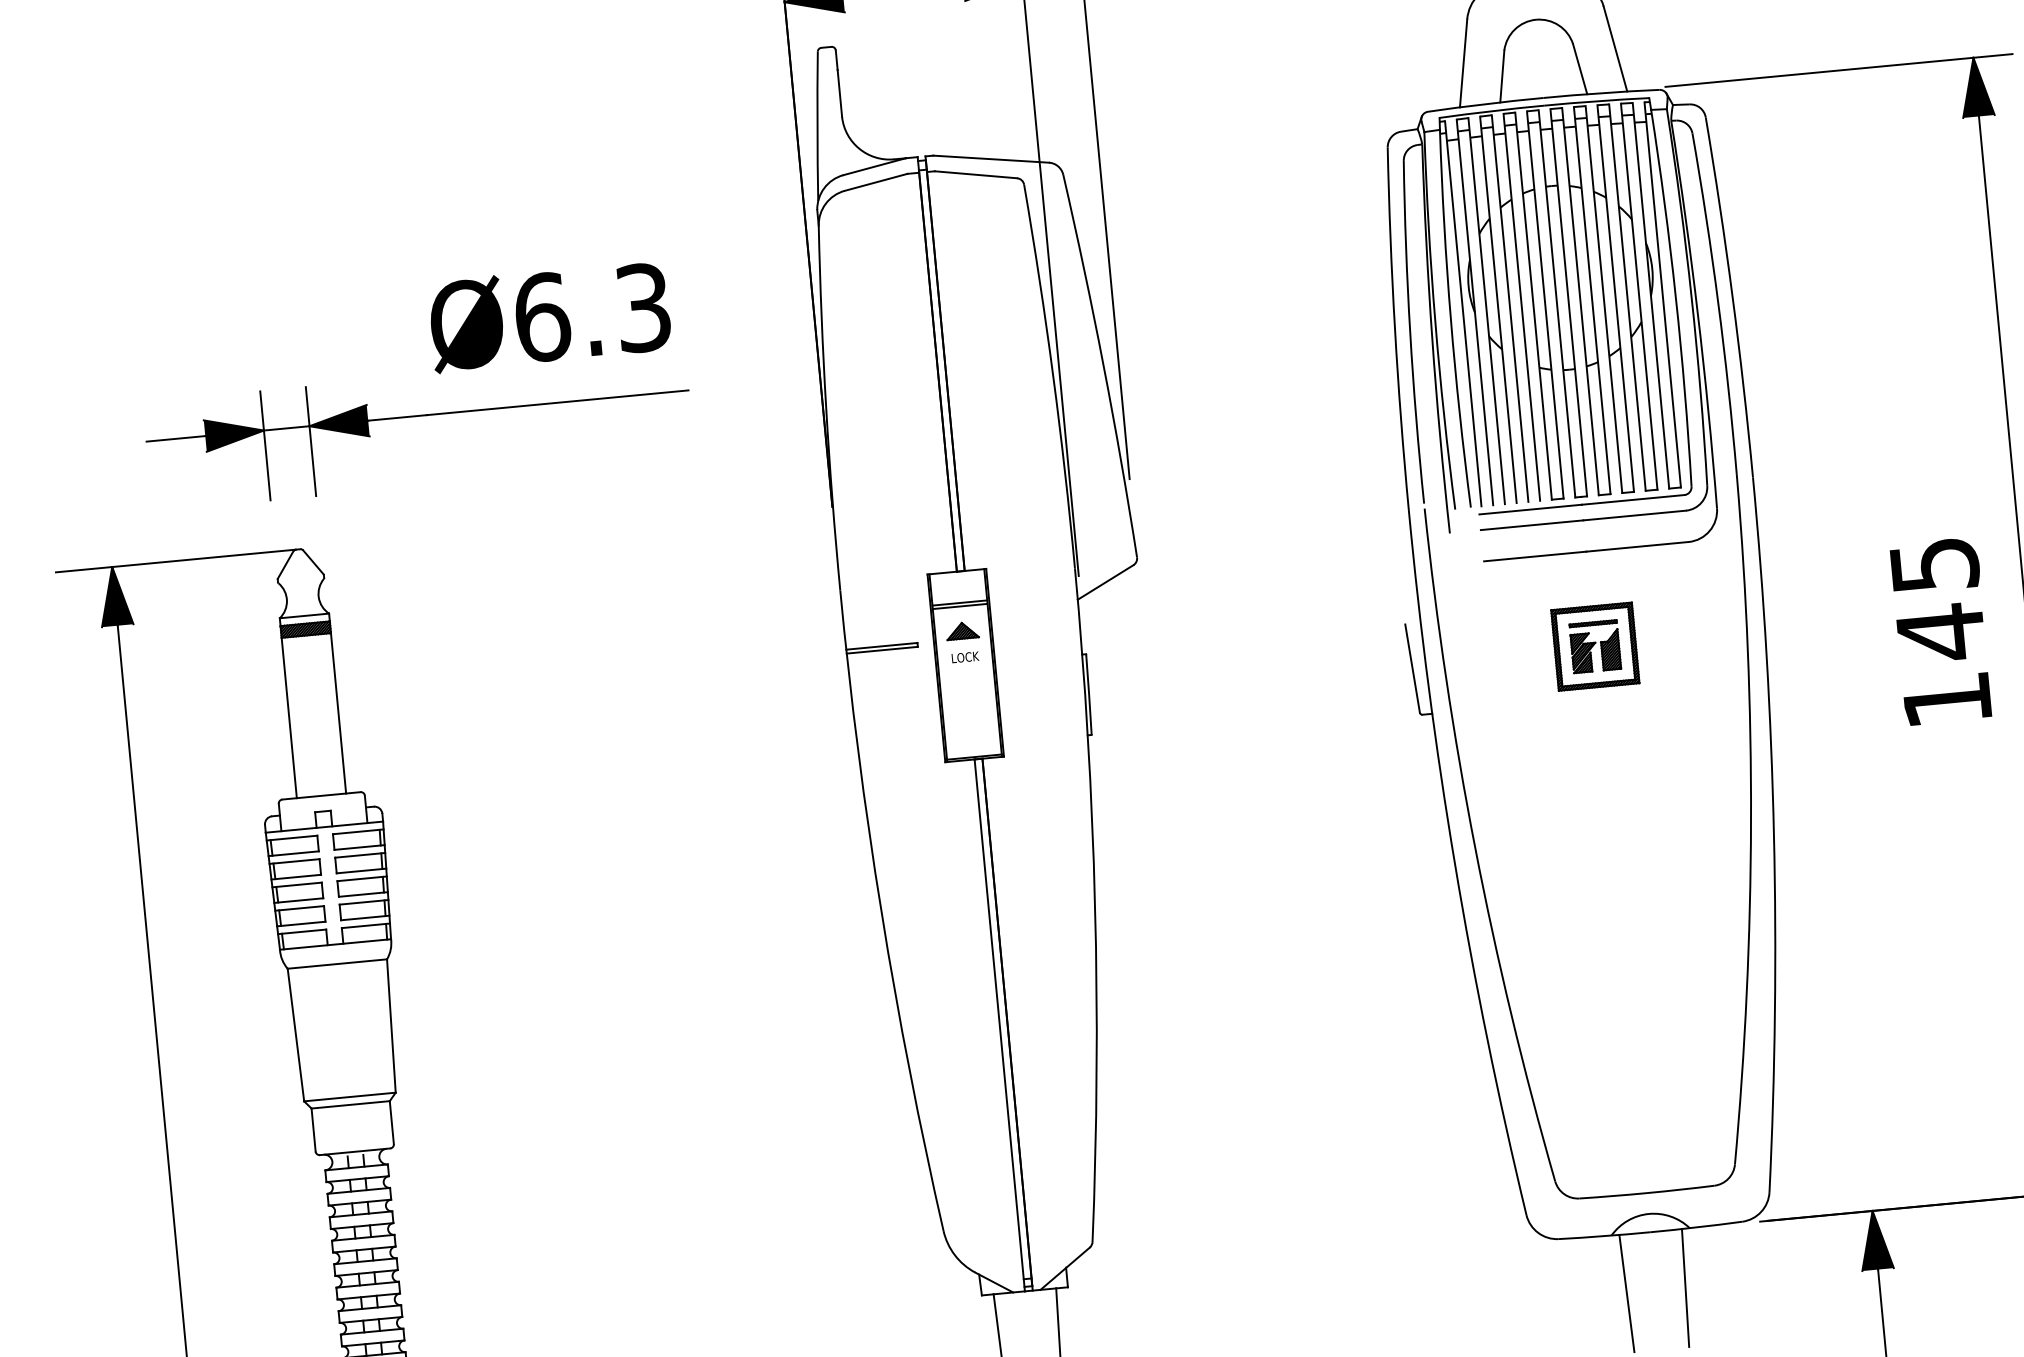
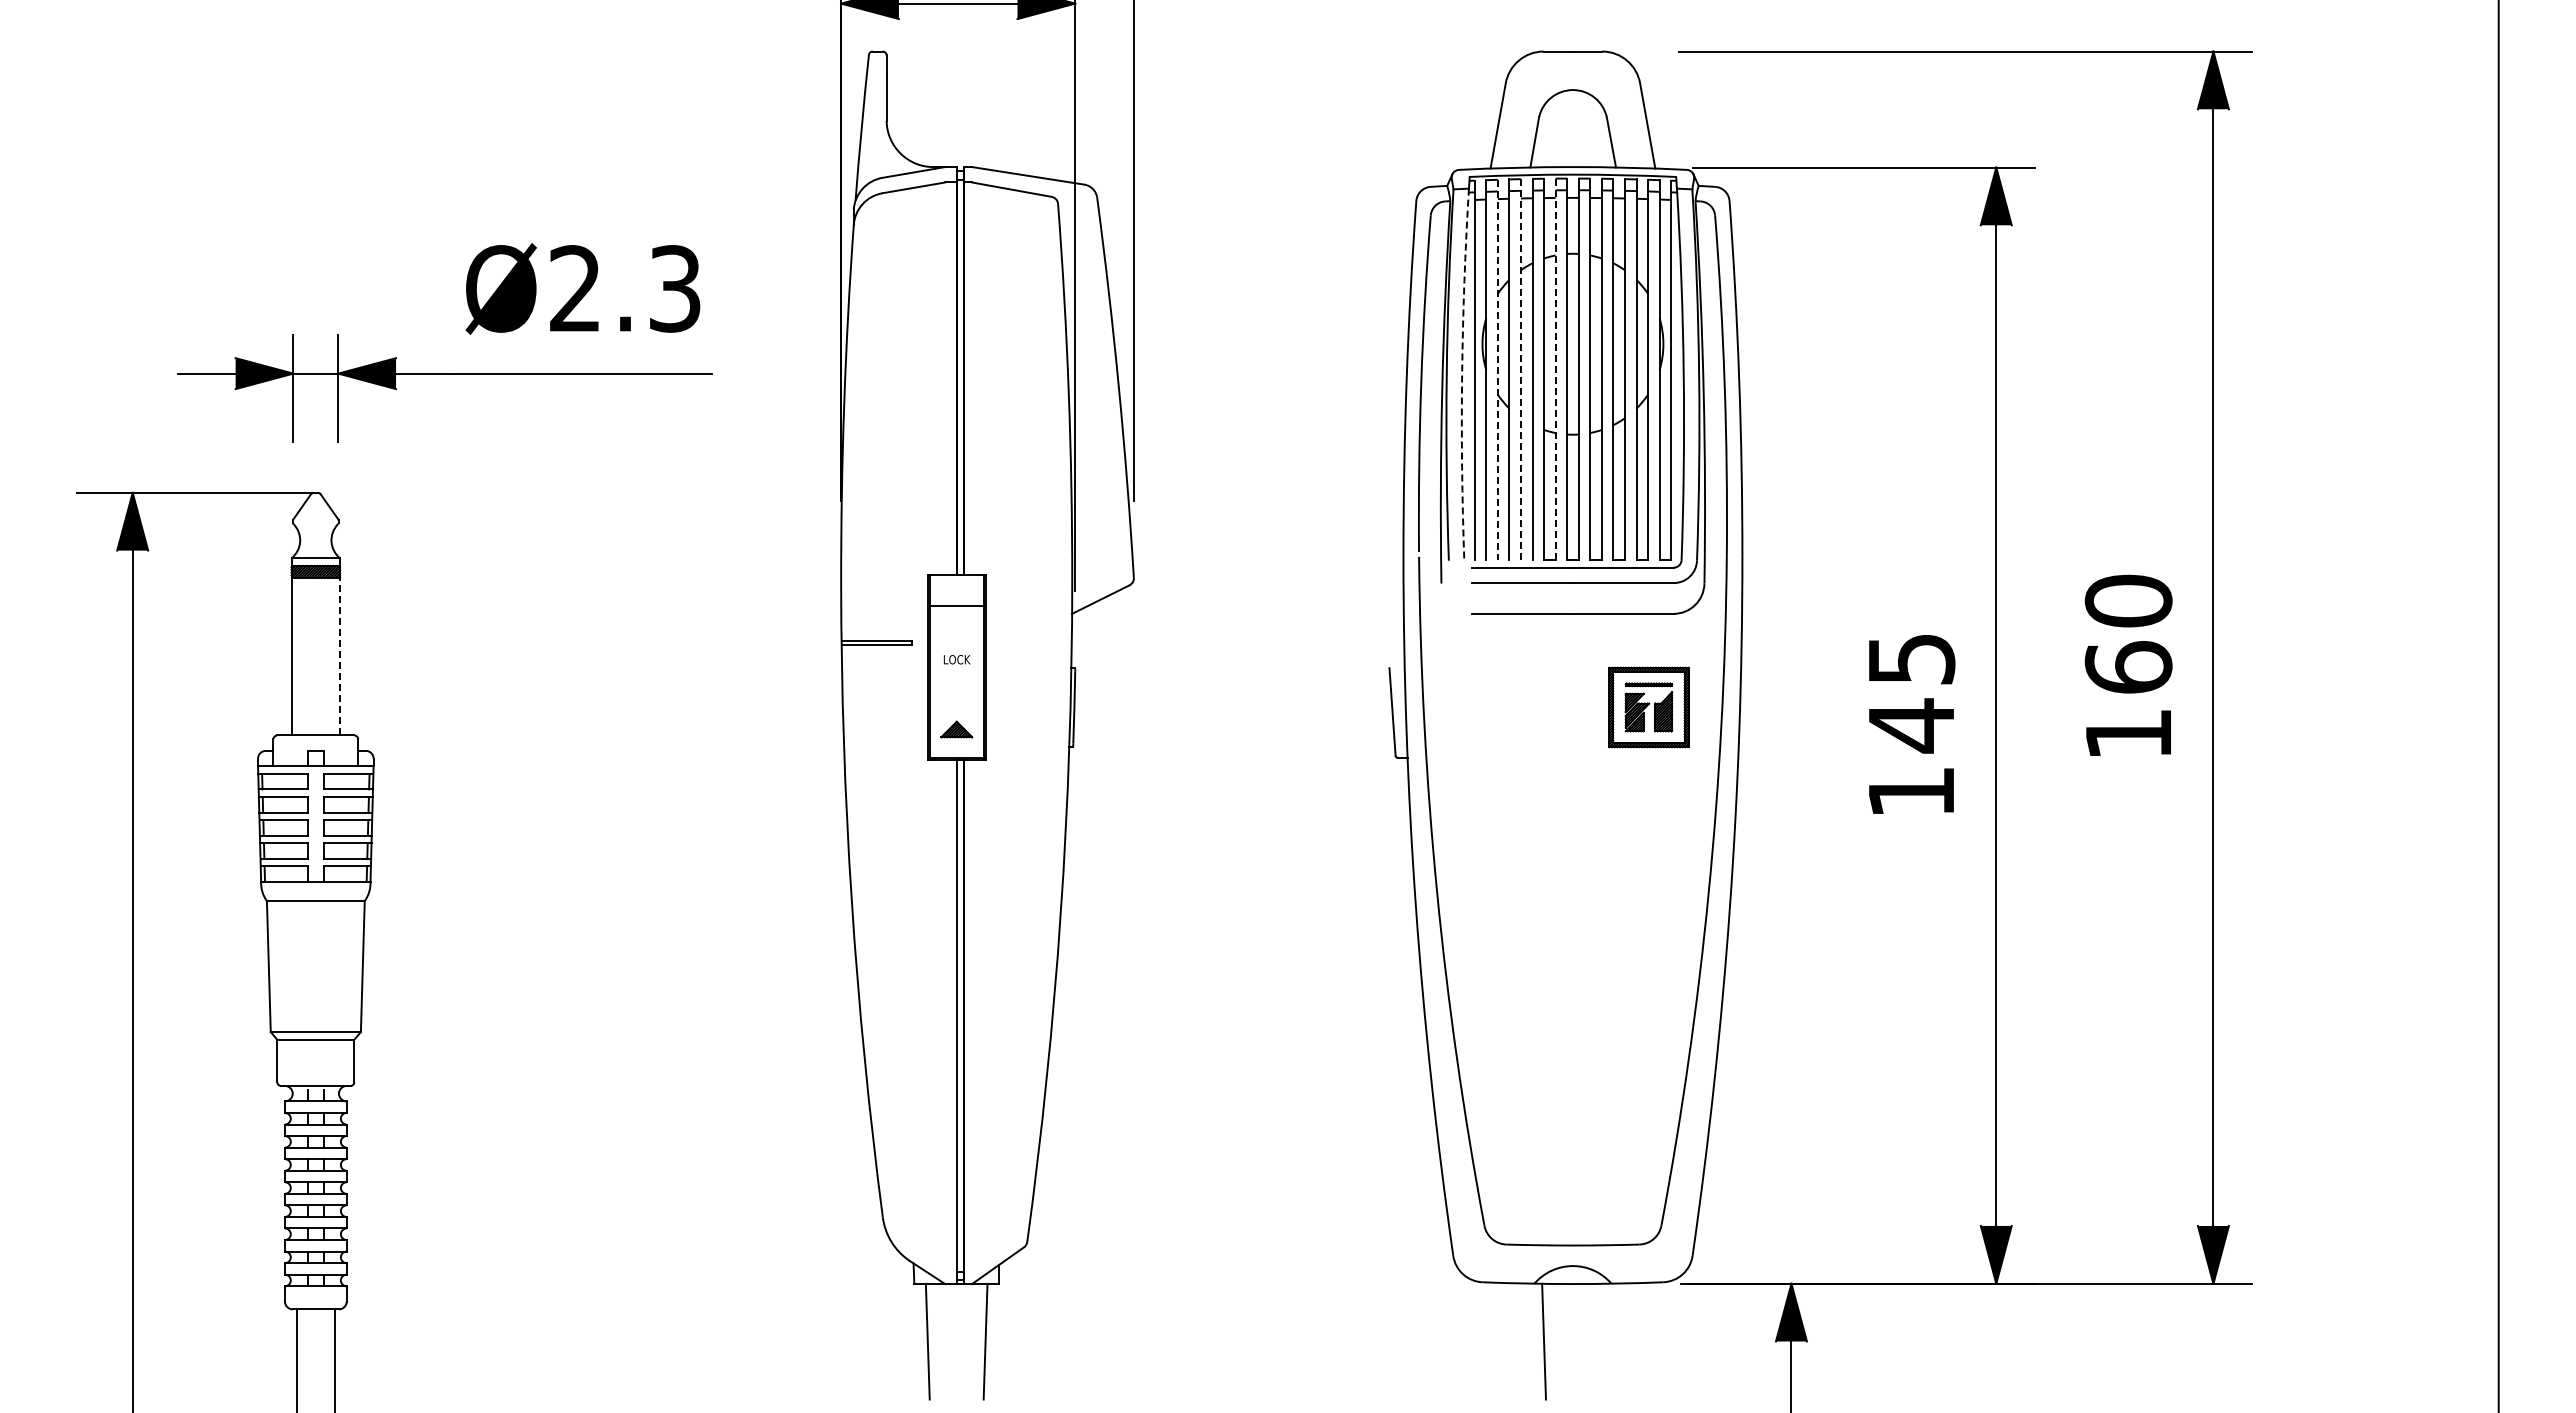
line: (1545, 305) -> (1555, 369), solid -> dashed
line: (1509, 309) -> (1520, 370), solid -> dashed
line: (1486, 311) -> (1497, 370), solid -> dashed
text: (542, 317) -> (575, 288), Ø6.3 -> Ø2.3
arc: (1451, 319) -> (1462, 374), solid -> dashed
line: (959, 606) -> (956, 609), removed
part: (962, 630) -> (956, 729), moved
part: (1594, 646) -> (1648, 707), moved
line: (338, 713) -> (340, 656), solid -> dashed
line: (1685, 1287) -> (1601, 1341), removed

